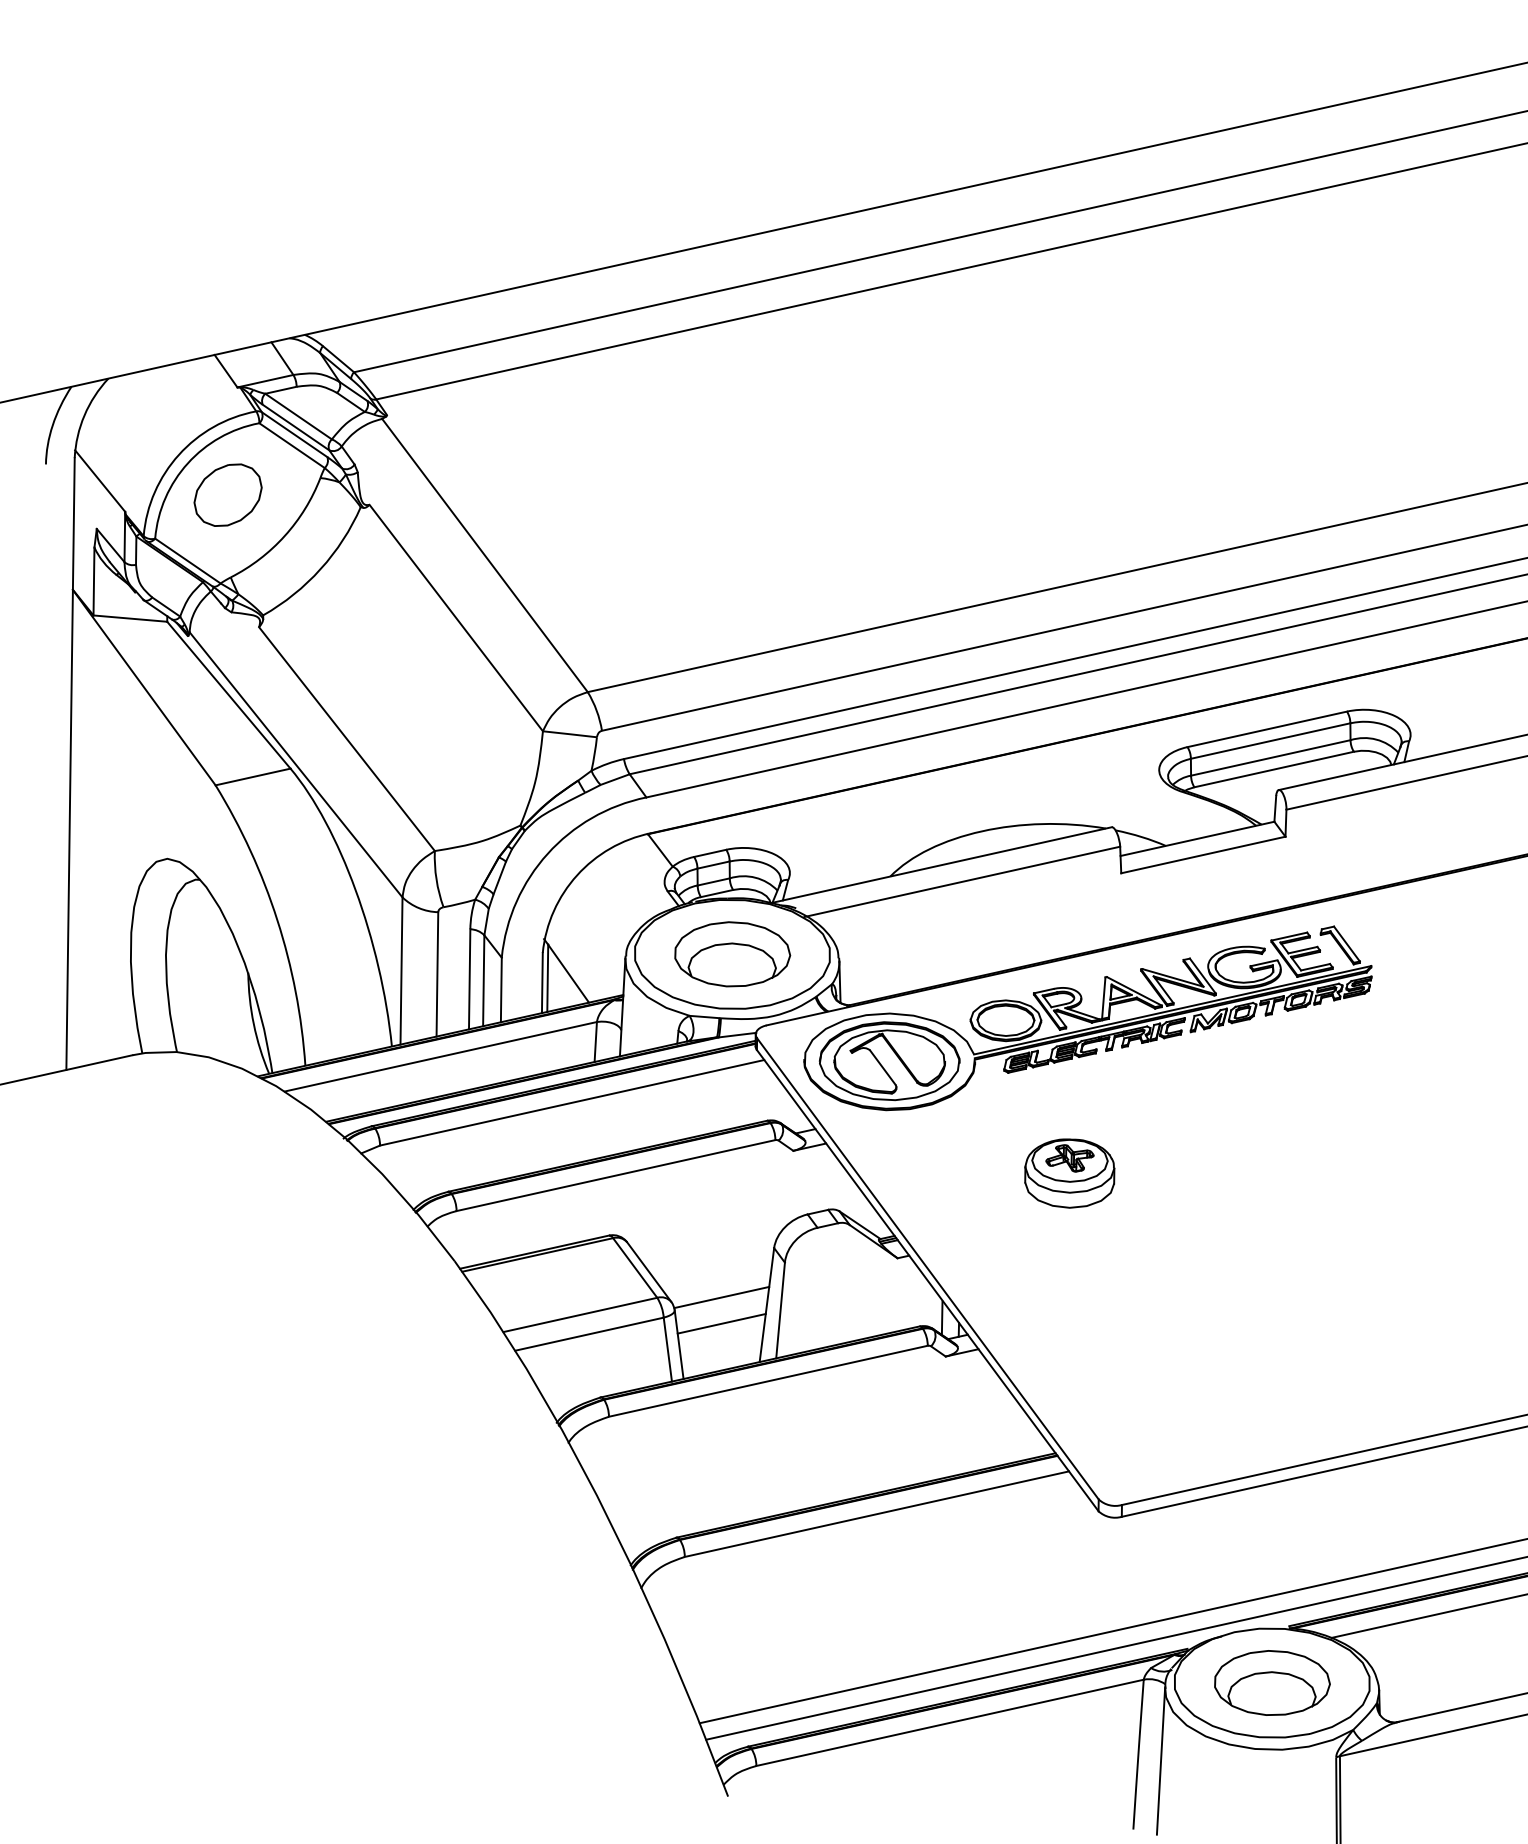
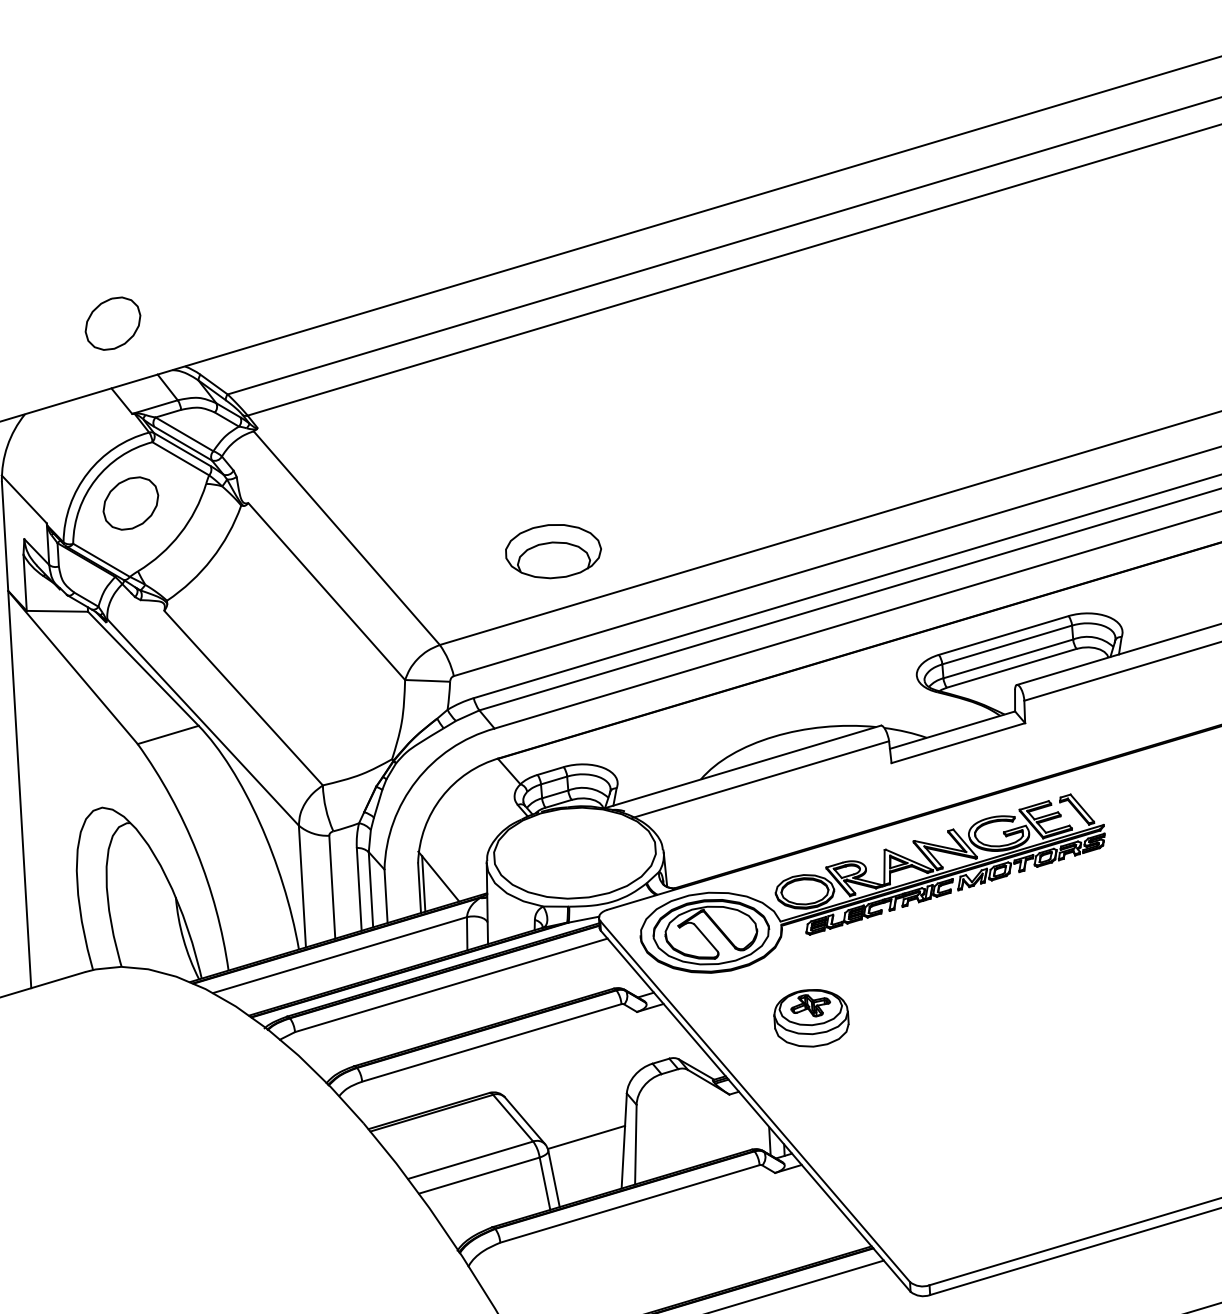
part: (221, 276) -> (112, 323), added
part: (732, 954) -> (553, 551), moved
part: (1069, 1173) -> (811, 1018), moved
line: (721, 1323) -> (587, 1158), removed

